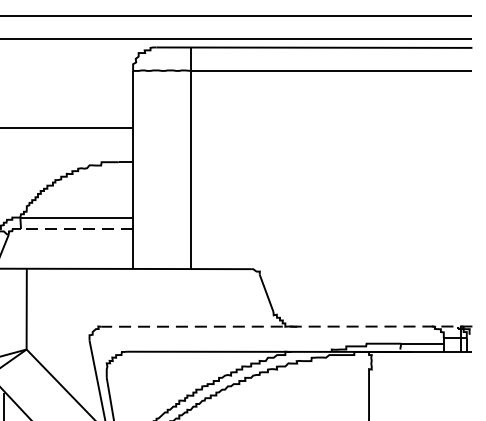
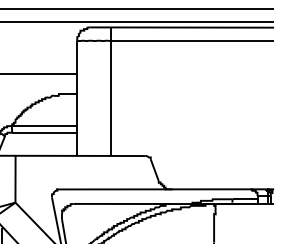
line: (76, 228) -> (44, 132), dashed -> solid
line: (286, 326) -> (166, 189), dashed -> solid

